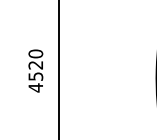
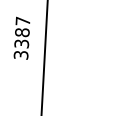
text: (35, 70) -> (21, 37), 4520 -> 3387

